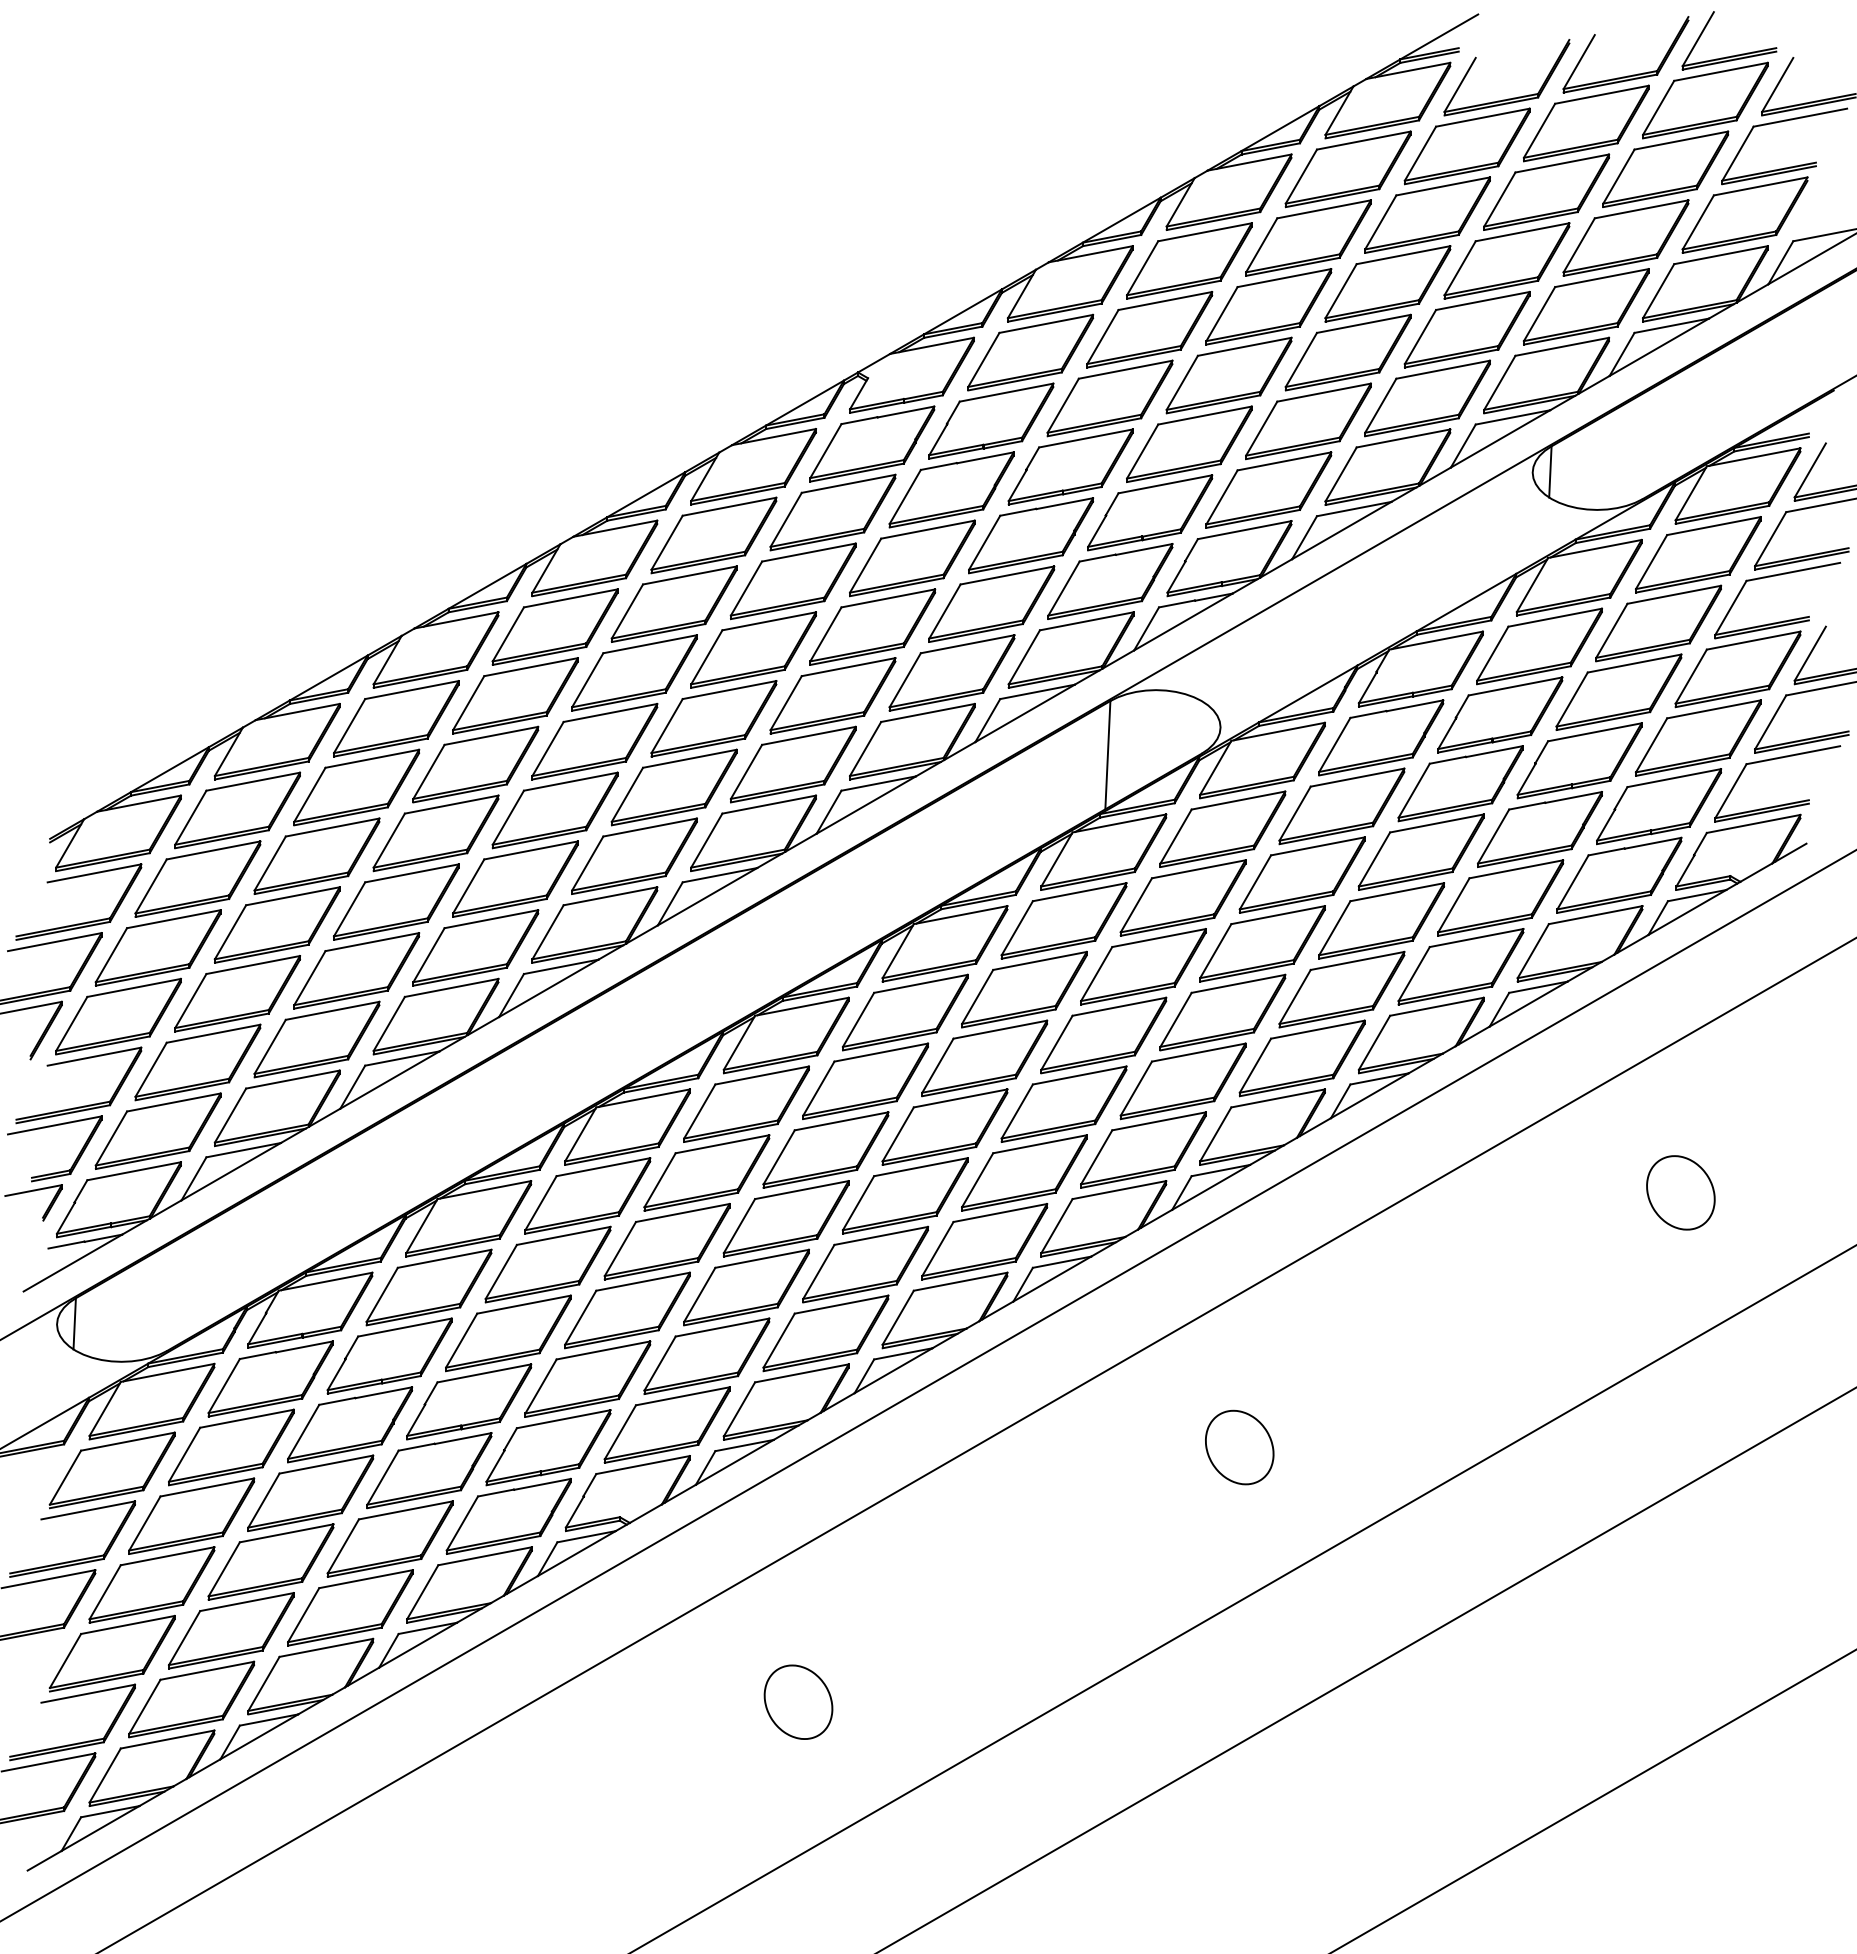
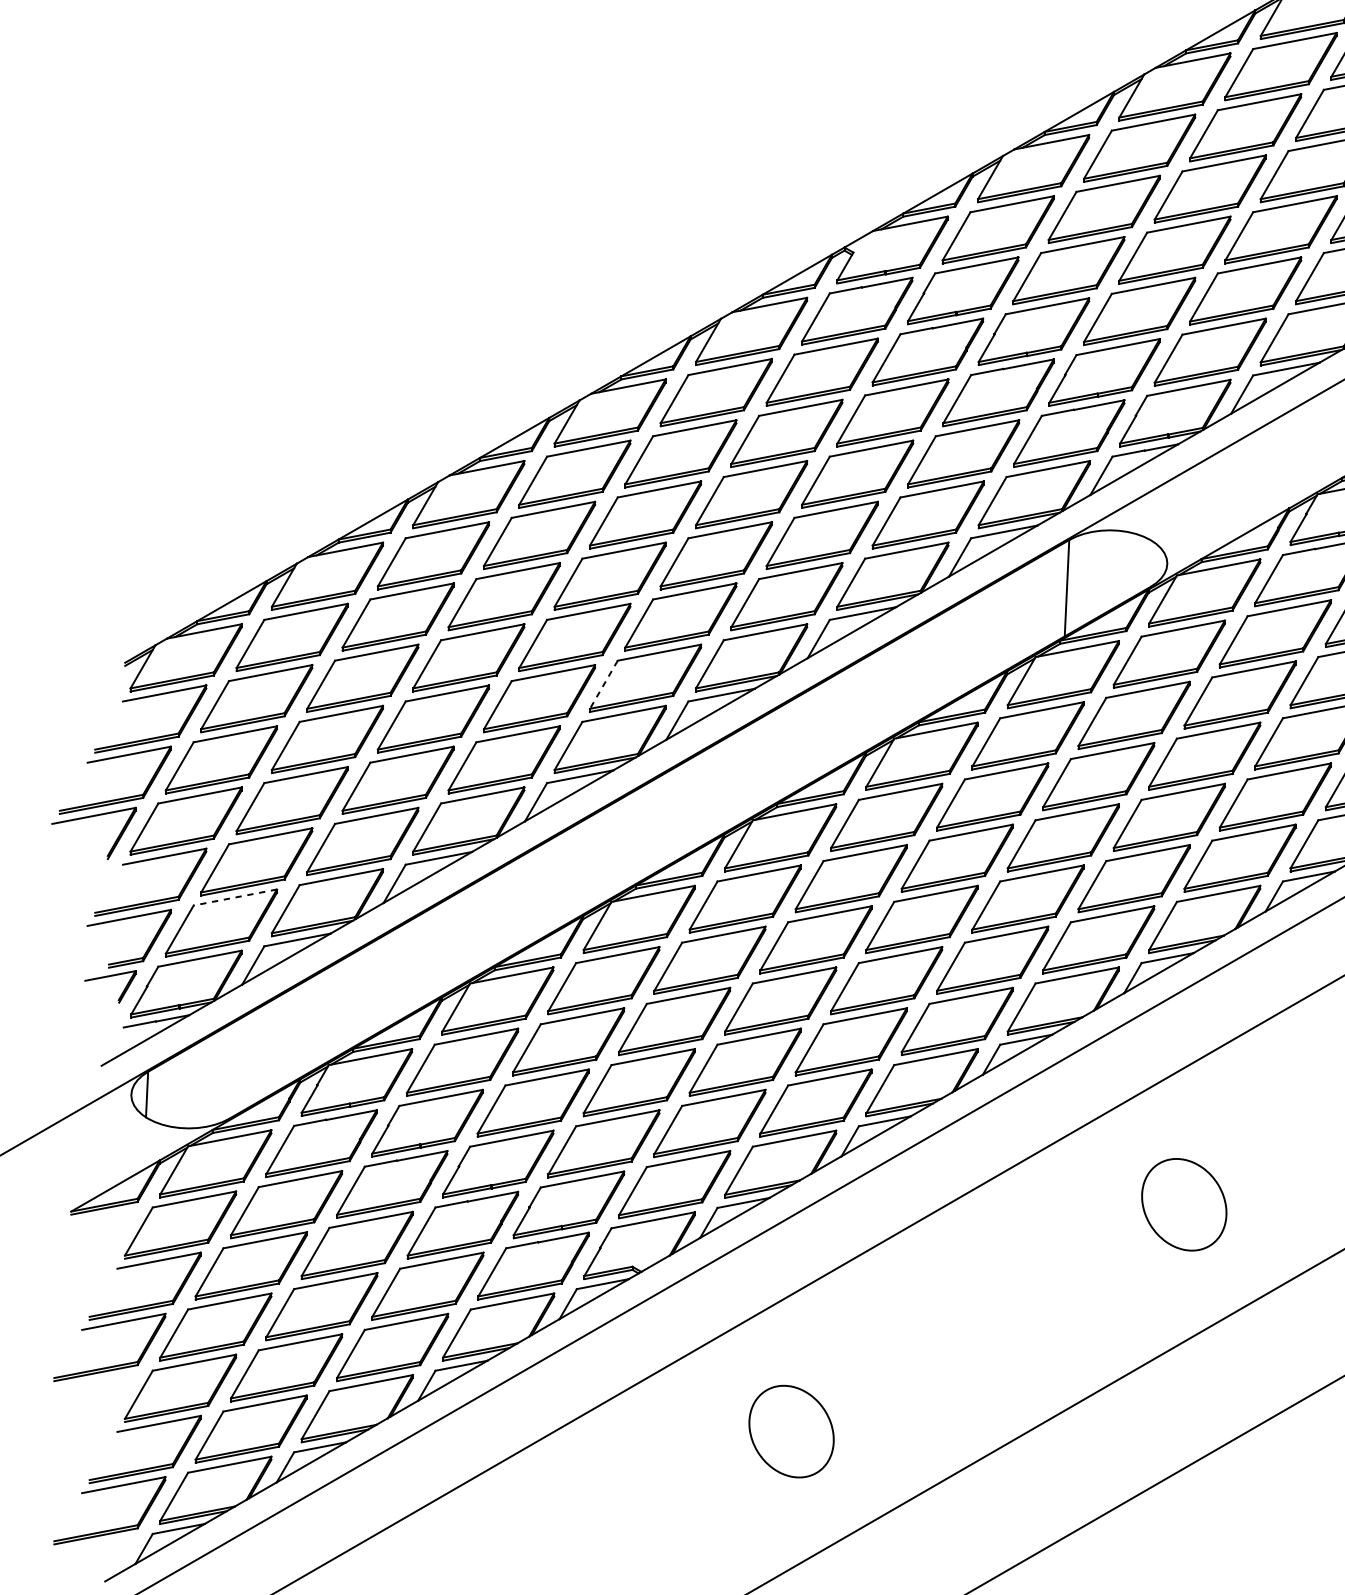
line: (587, 863) -> (603, 684), solid -> dashed
line: (173, 1102) -> (235, 897), solid -> dashed
part: (1239, 1447) -> (1184, 1204), size x1.4
part: (798, 1701) -> (791, 1430), size x1.4

